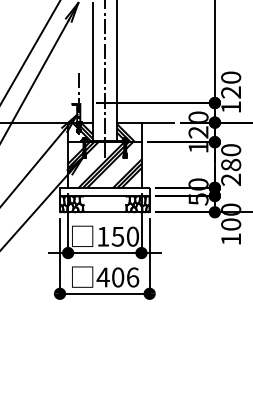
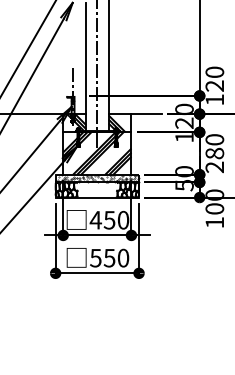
hatch: (104, 191) -> (97, 178), added
text: (102, 236) -> (95, 220), 150 -> 450
text: (117, 277) -> (109, 258), 406 -> 550

